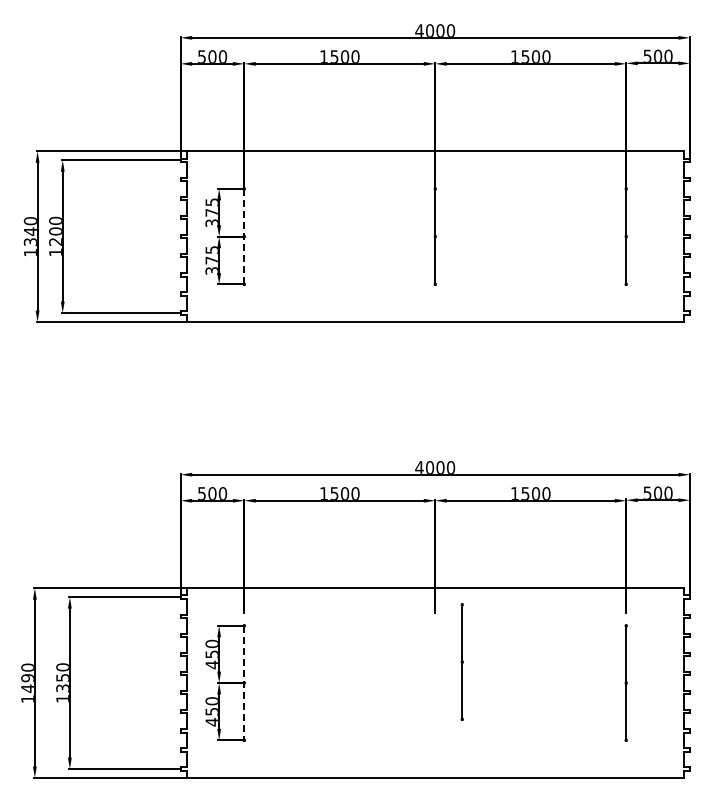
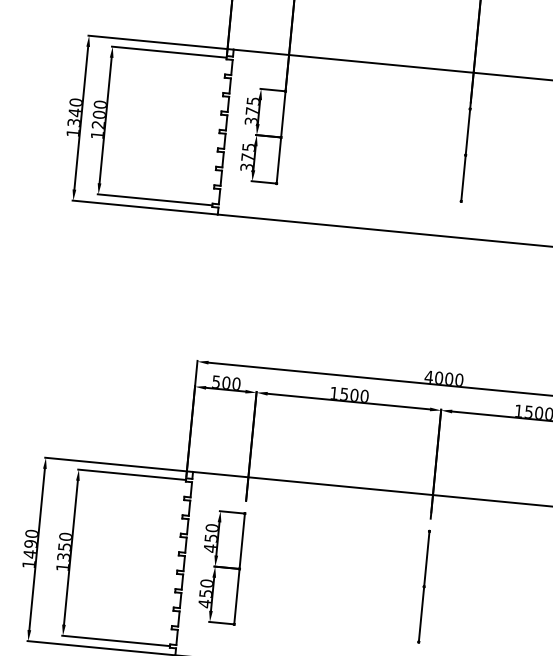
line: (244, 236) -> (281, 137), dashed -> solid
part: (461, 661) -> (423, 586), moved
line: (244, 683) -> (239, 569), dashed -> solid

